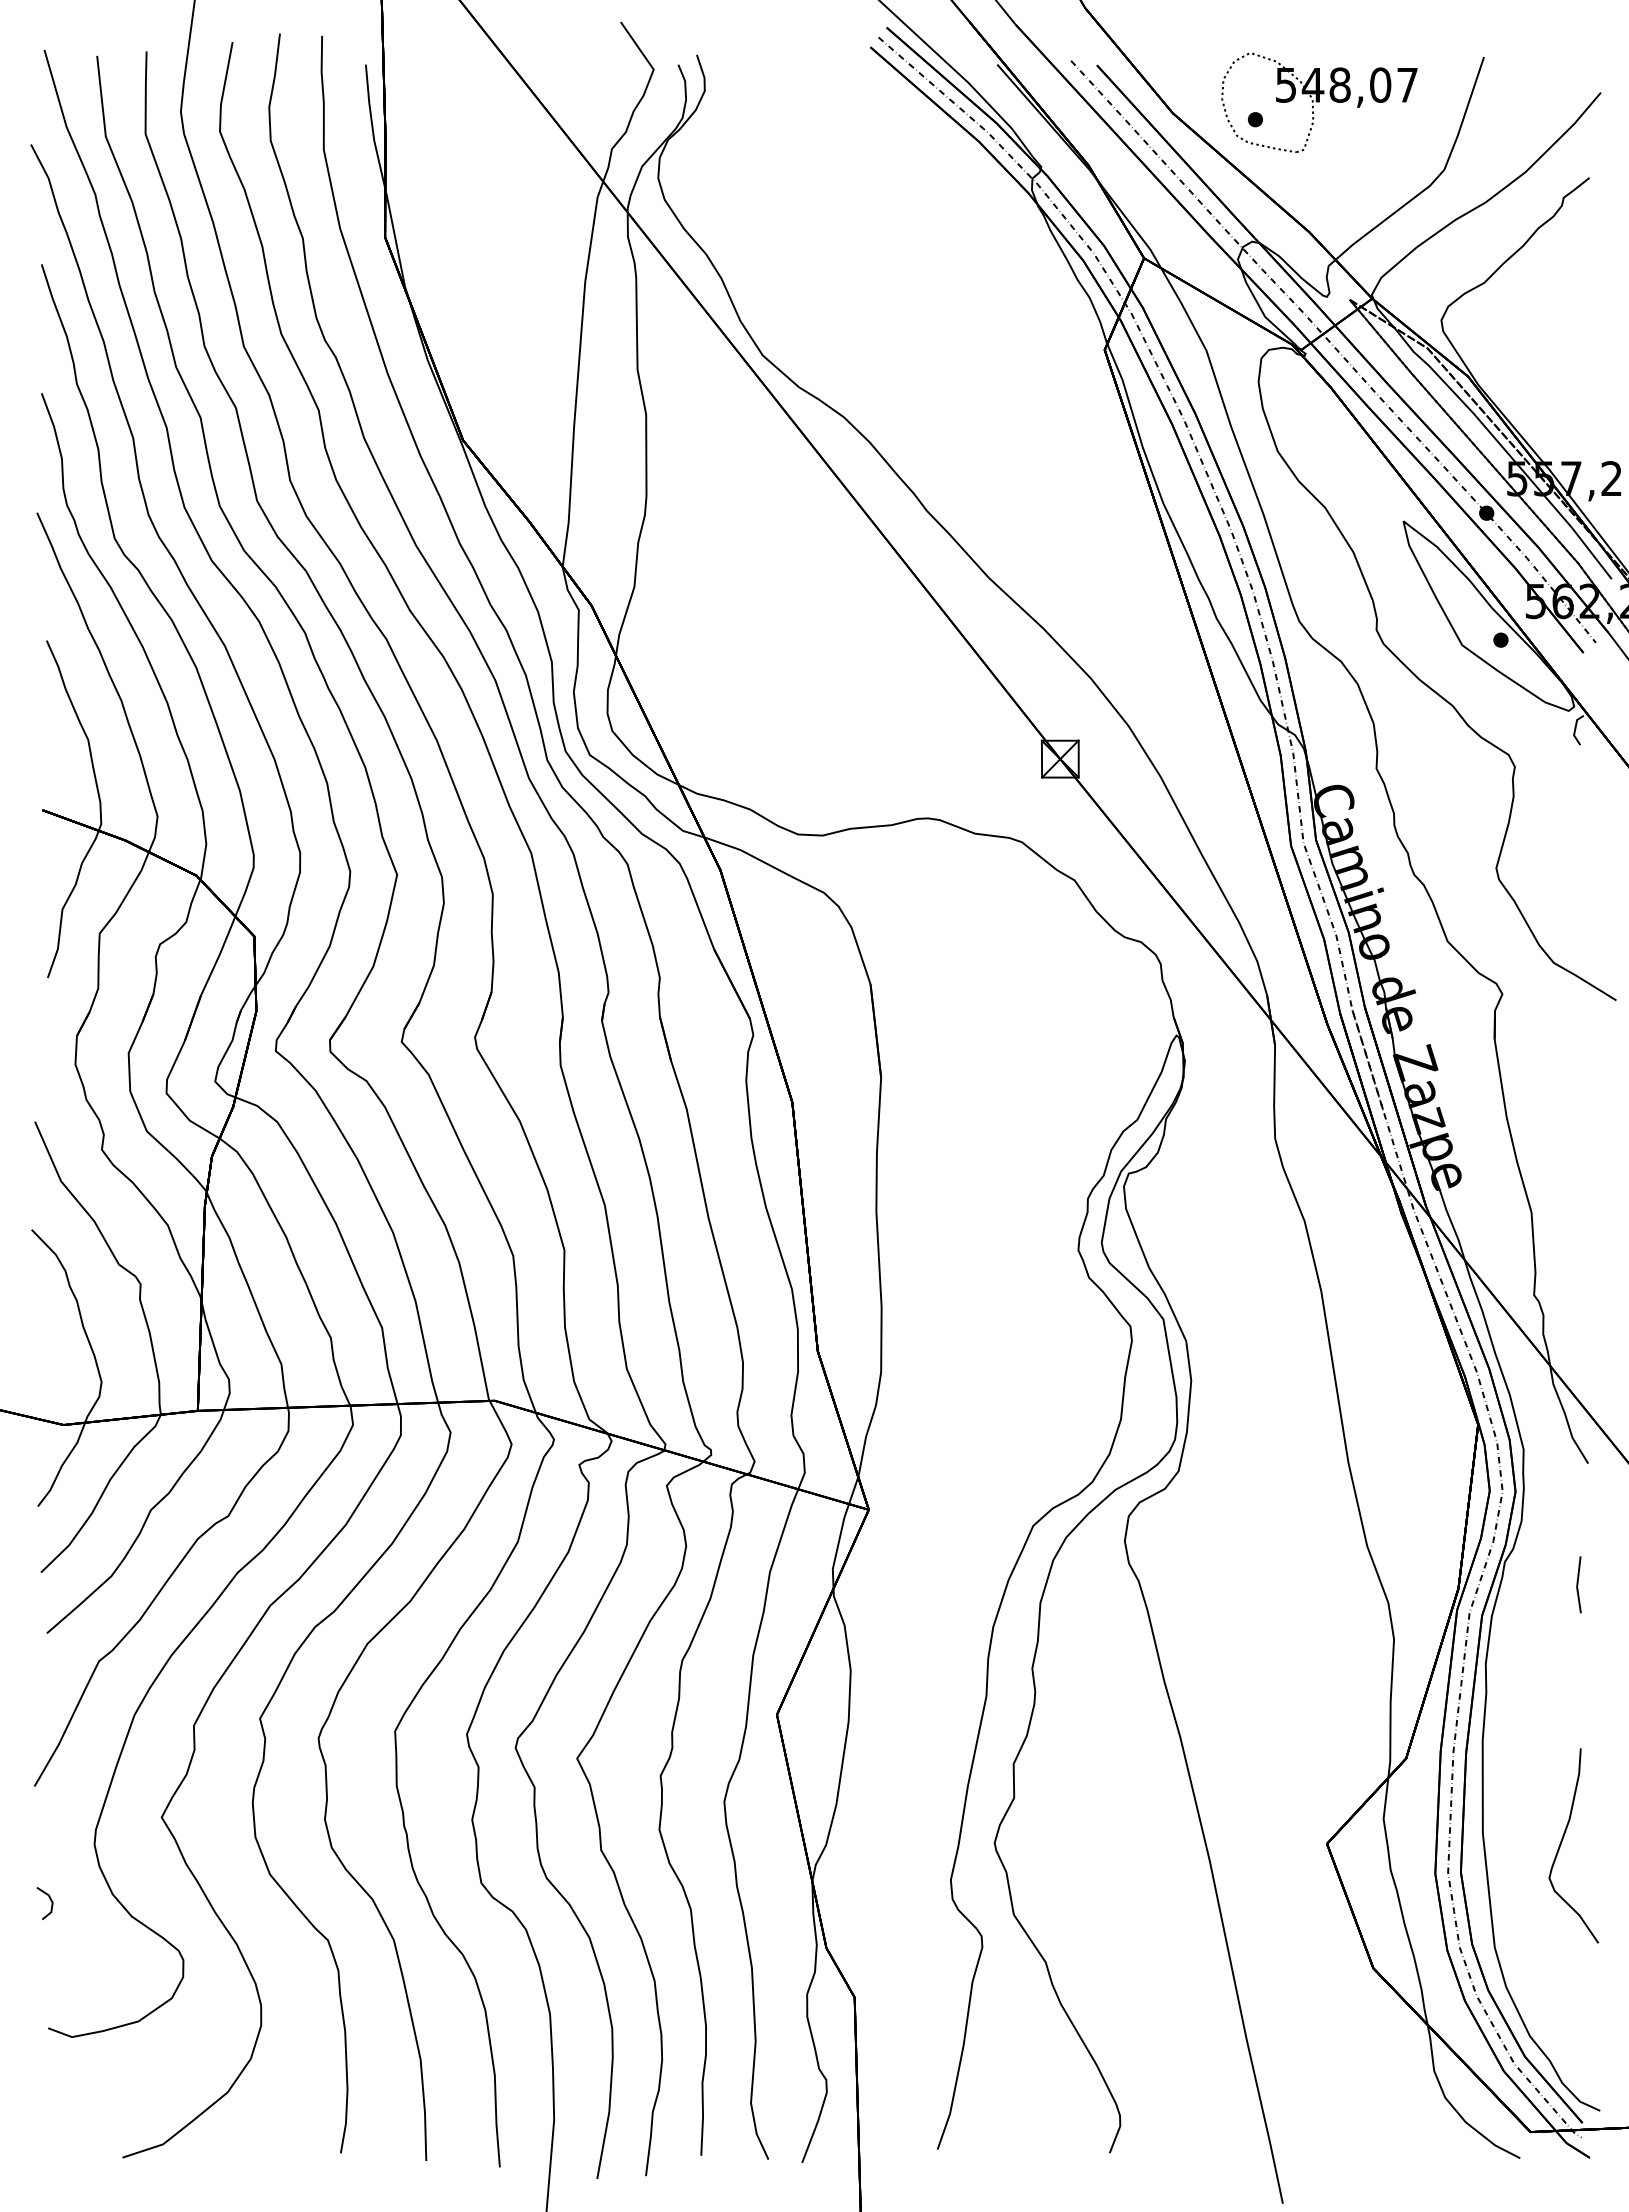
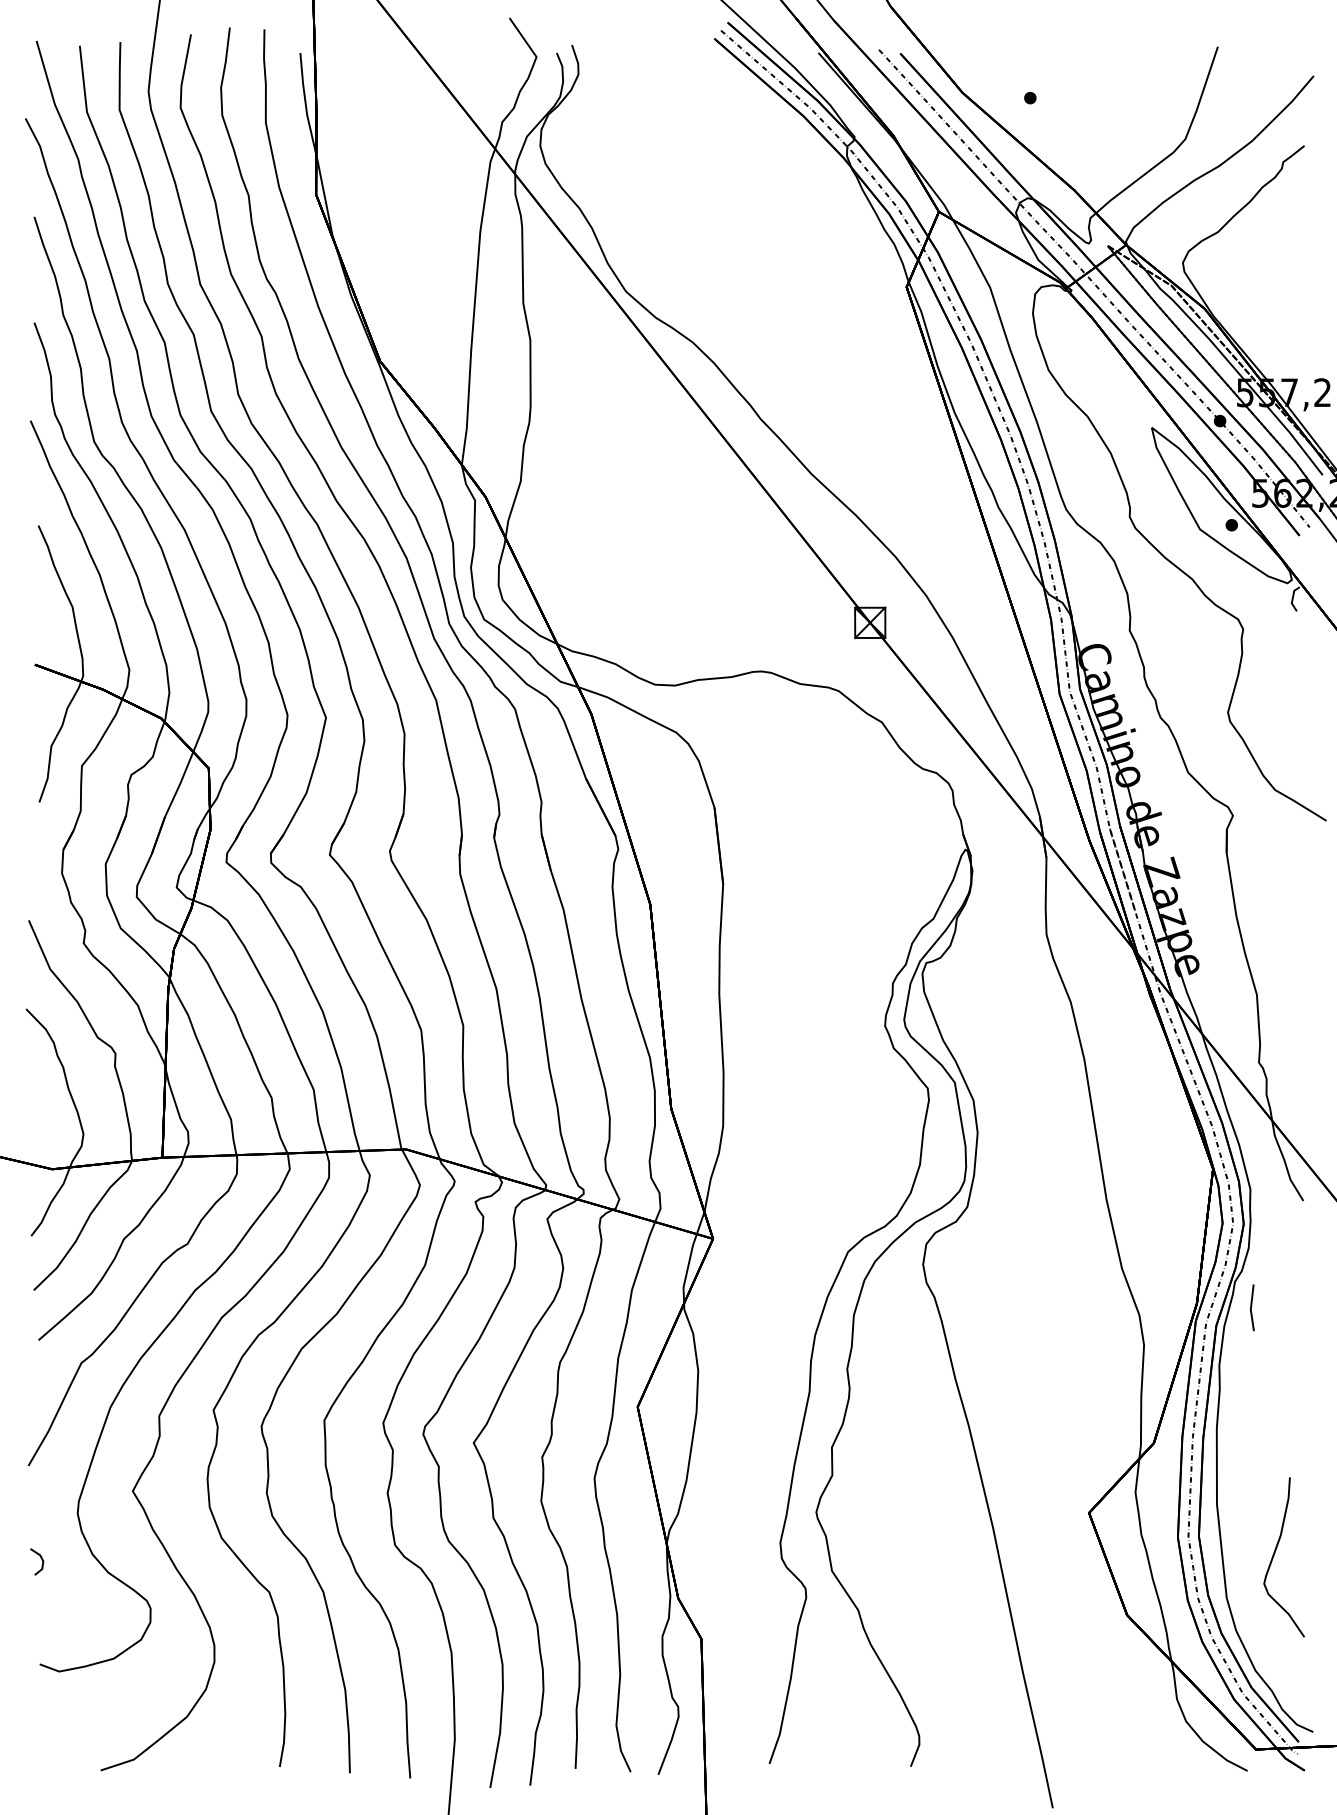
part: (1319, 102) -> (1082, 84), removed
line: (1578, 1584) -> (1251, 1307), moved
curve: (1562, 1842) -> (1274, 1554), moved

